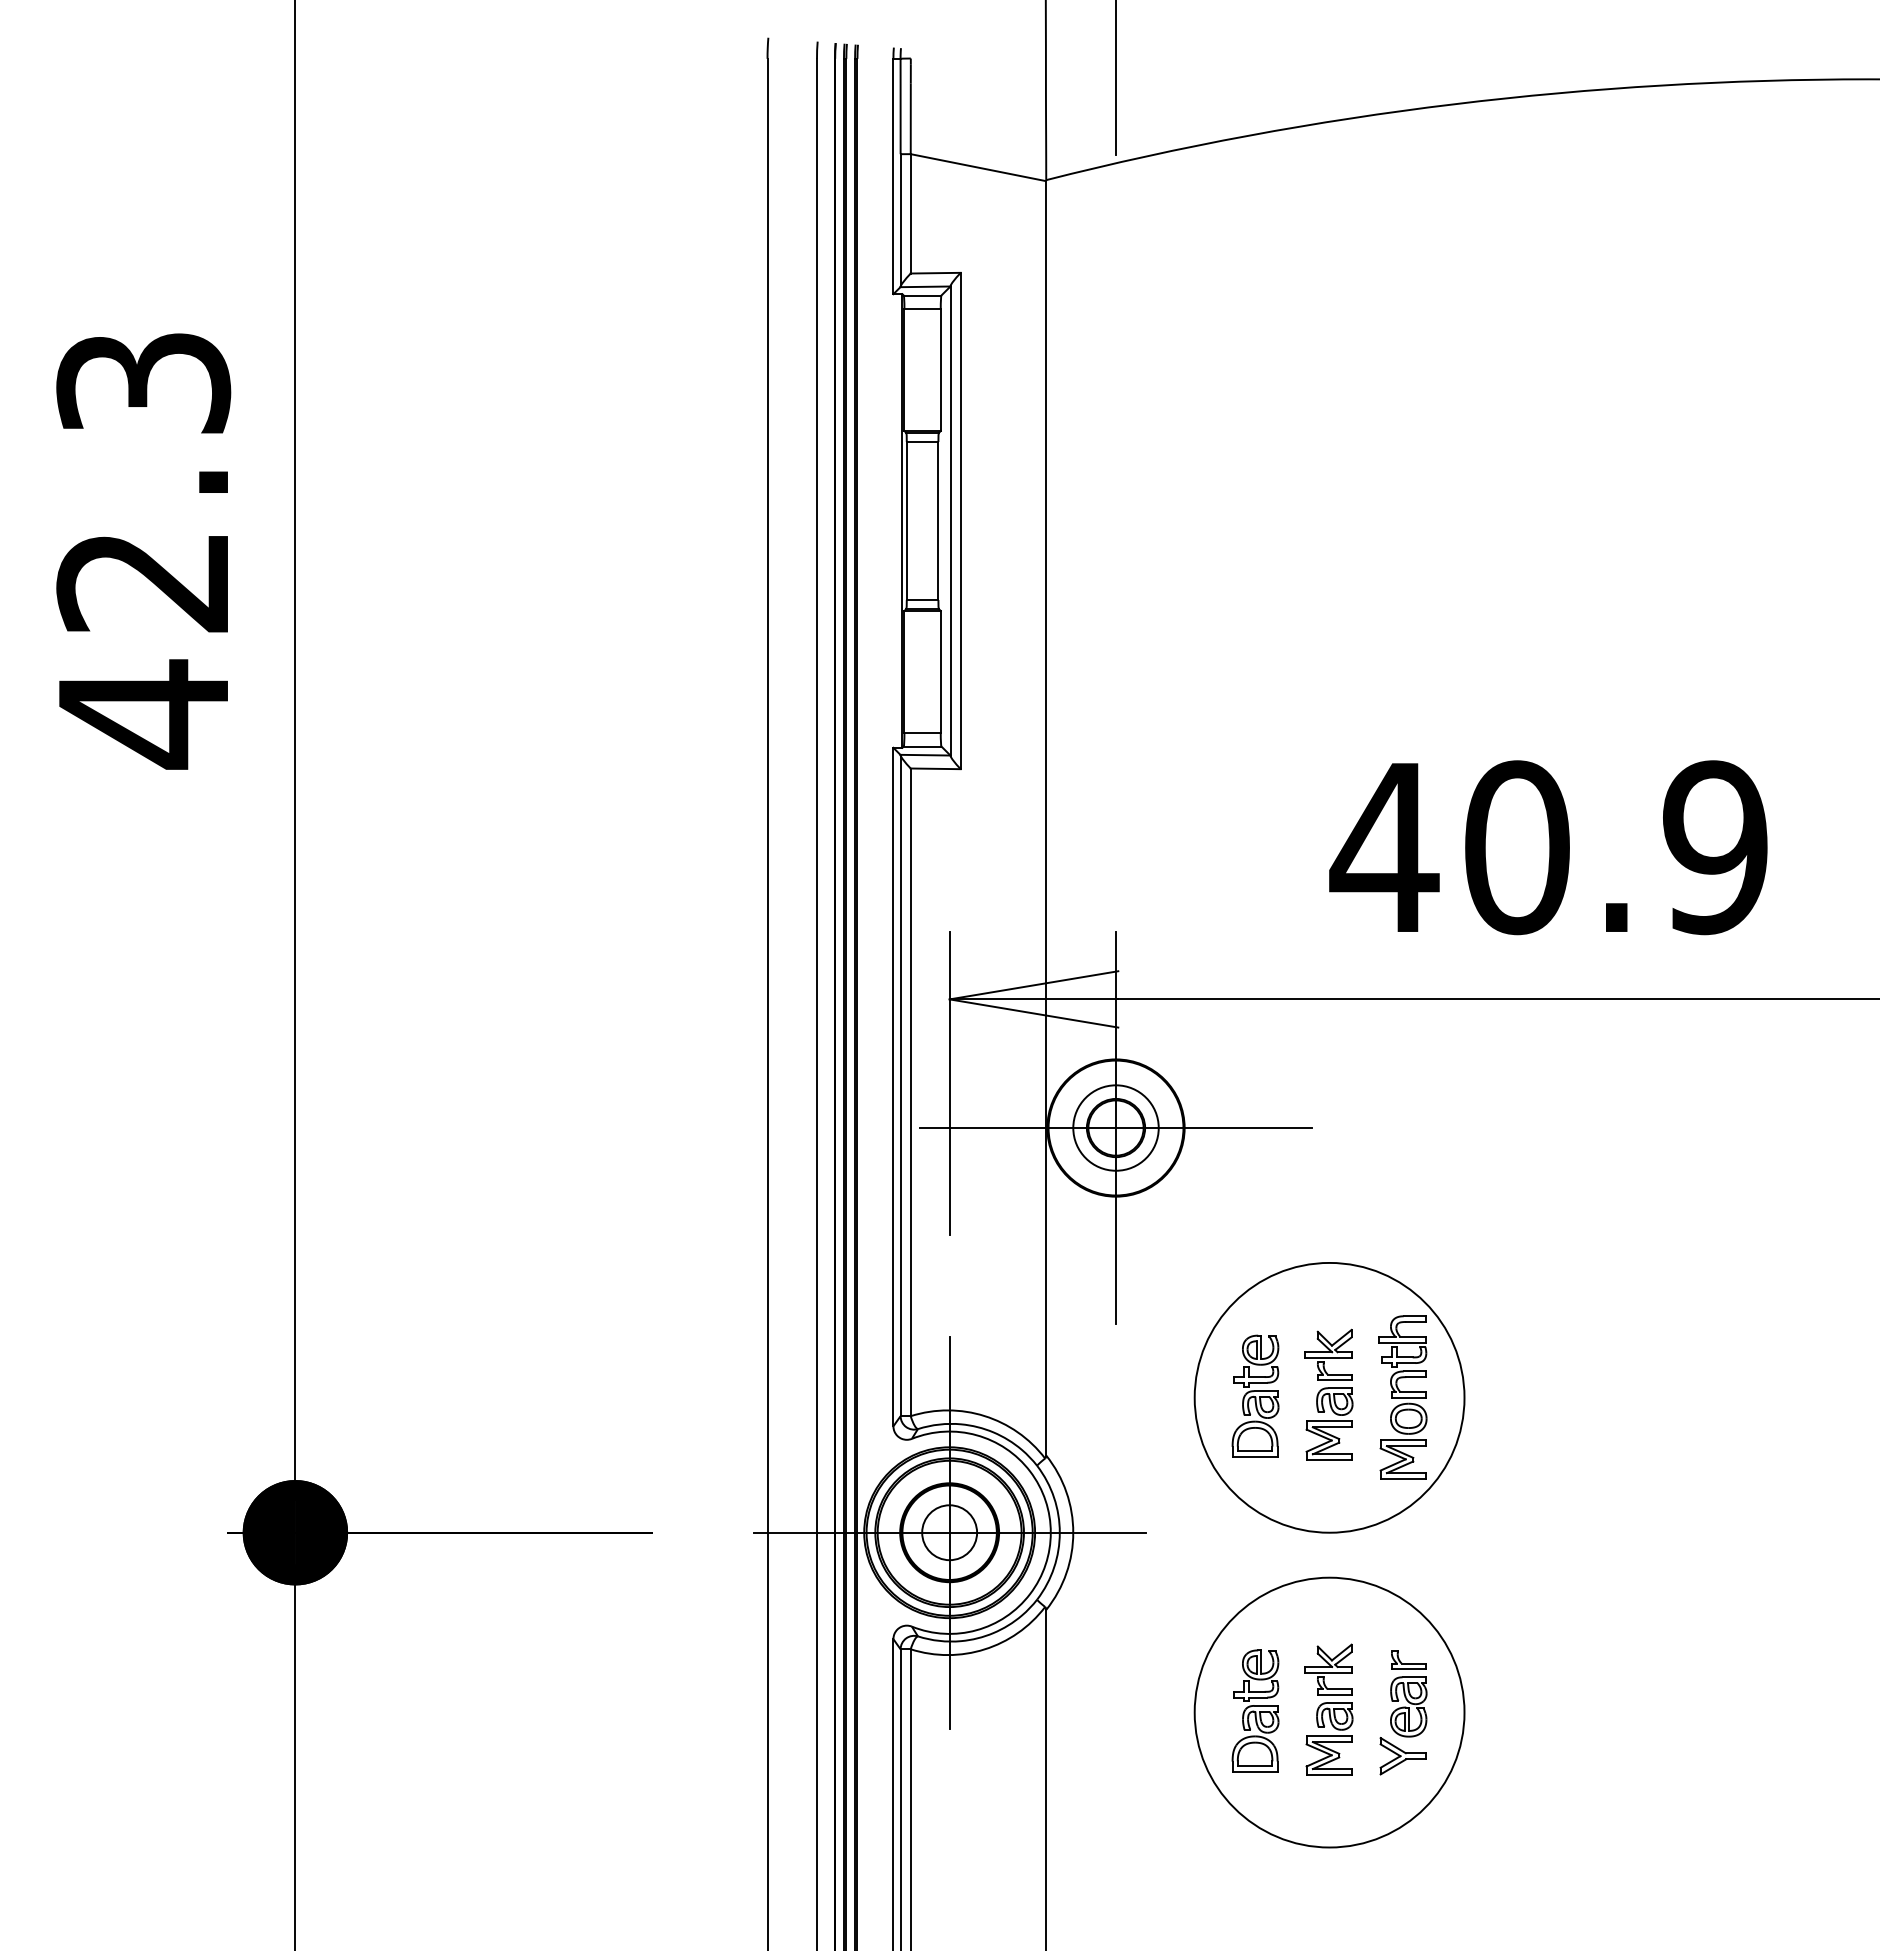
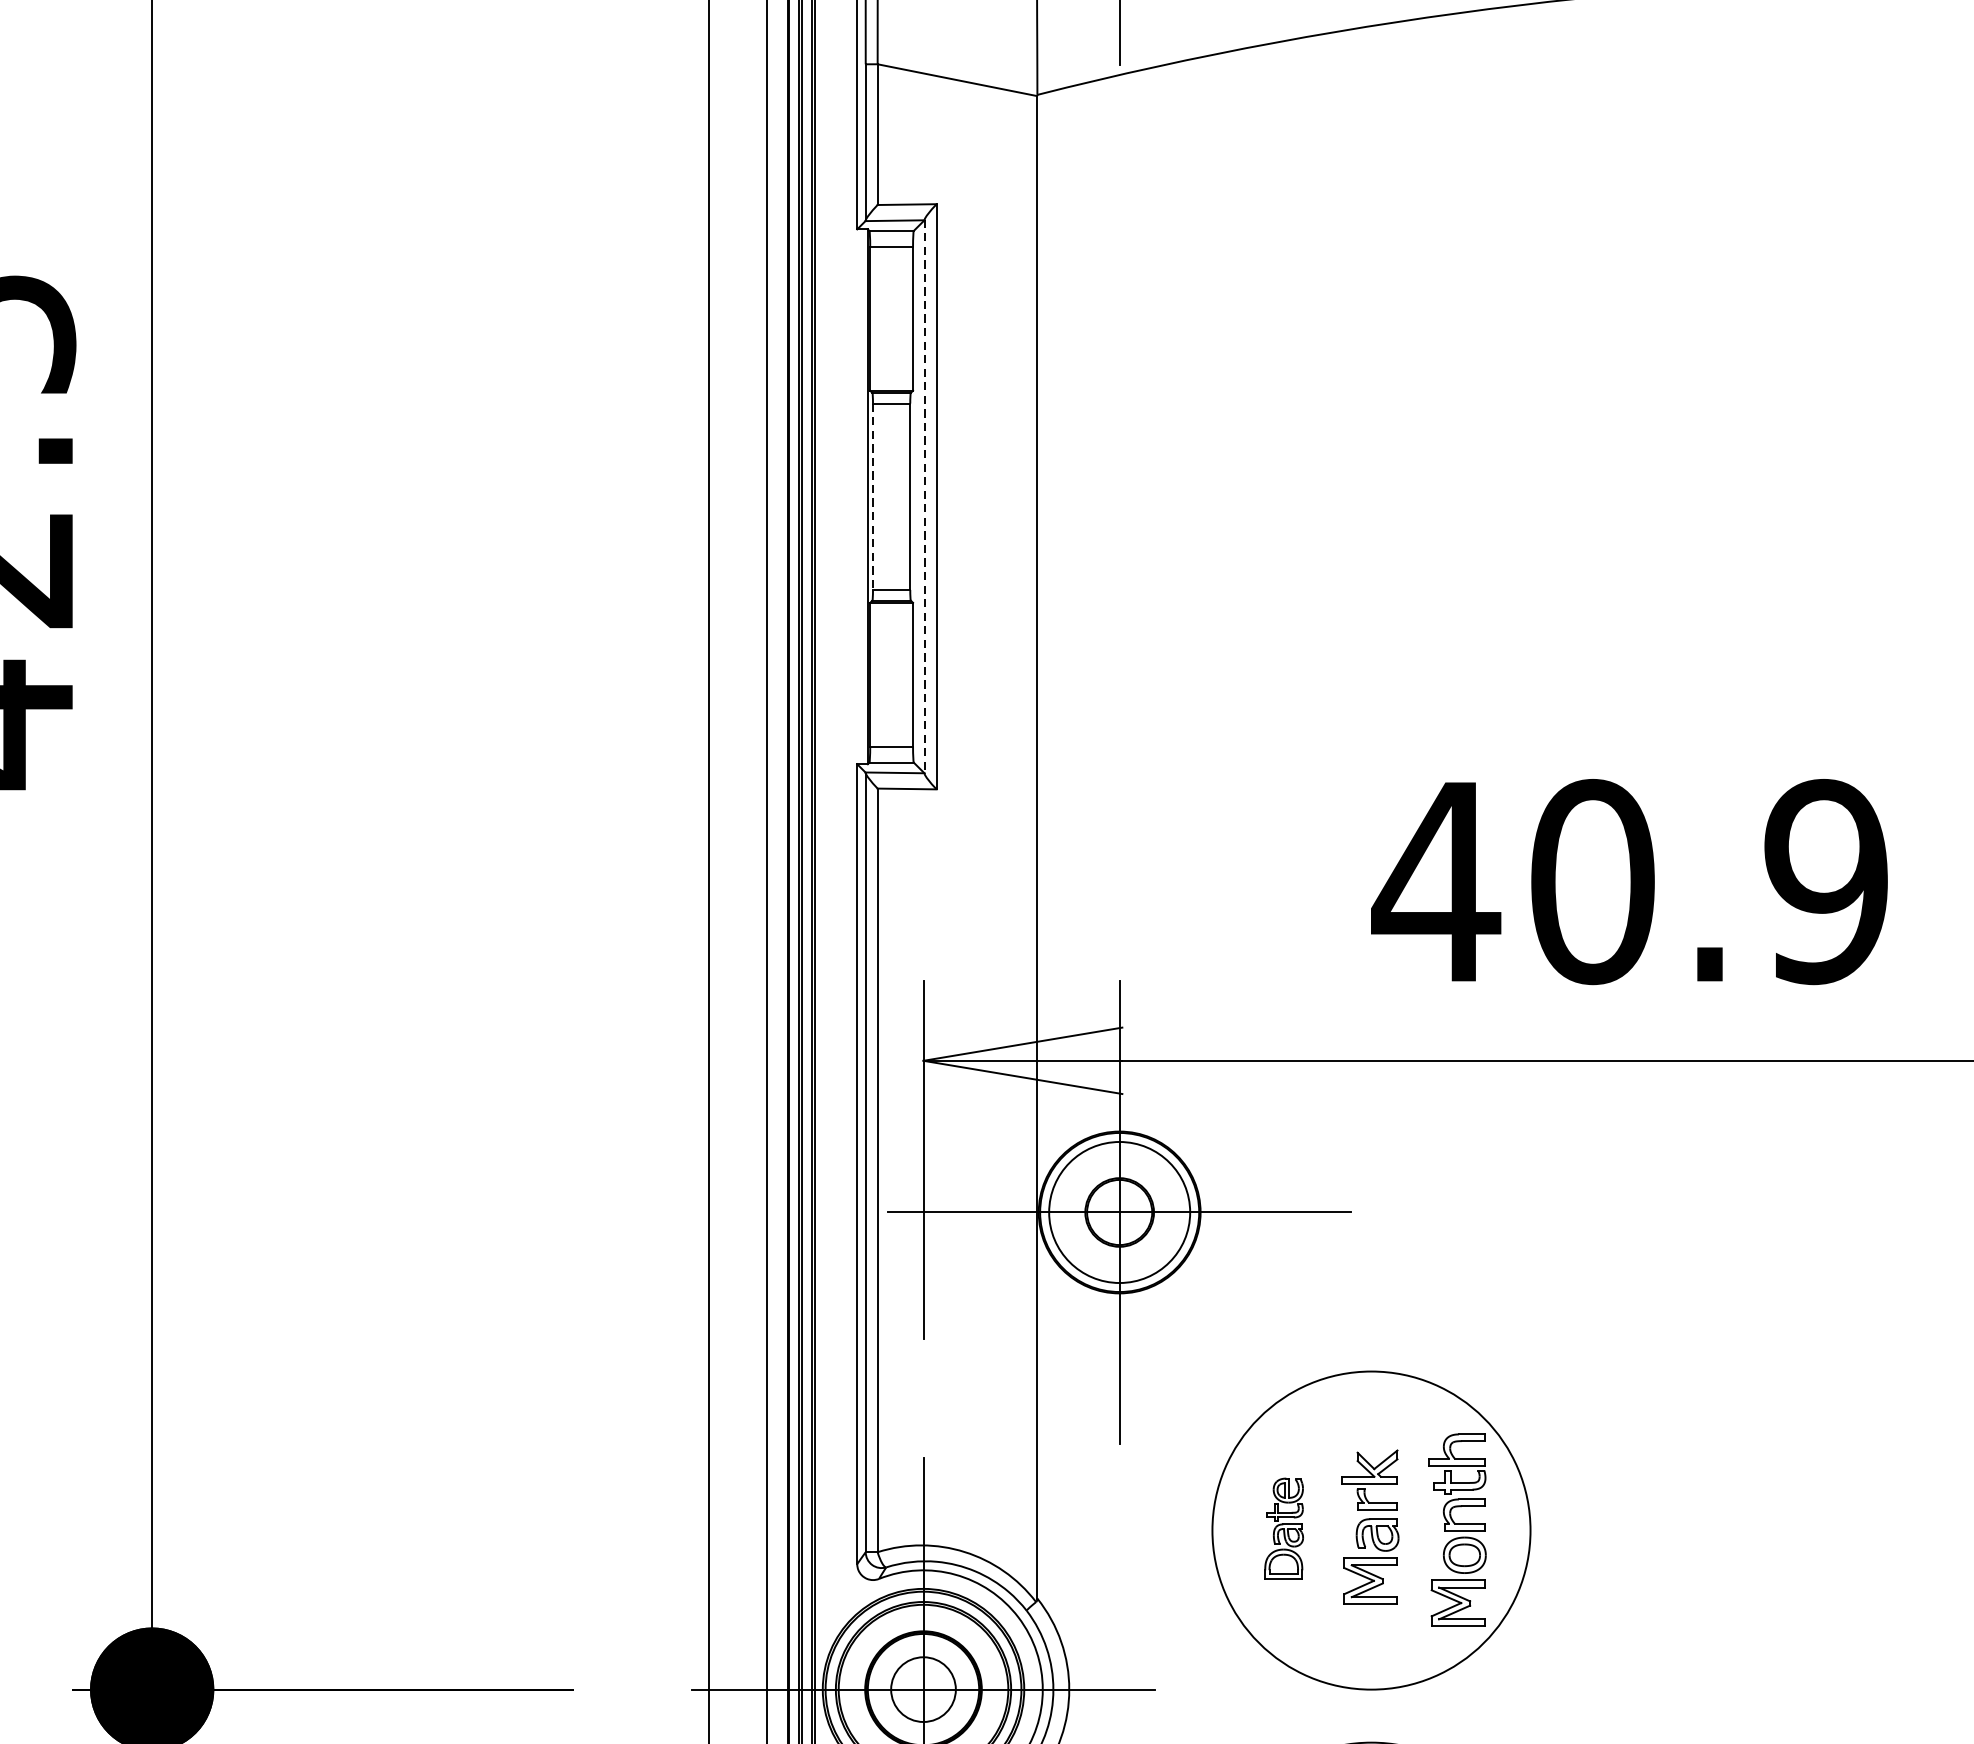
line: (906, 521) -> (872, 497), solid -> dashed
line: (950, 521) -> (924, 497), solid -> dashed
circle: (1115, 1127) -> (1119, 1211), size x1.4
part: (1255, 1395) -> (1284, 1527), size x0.7

